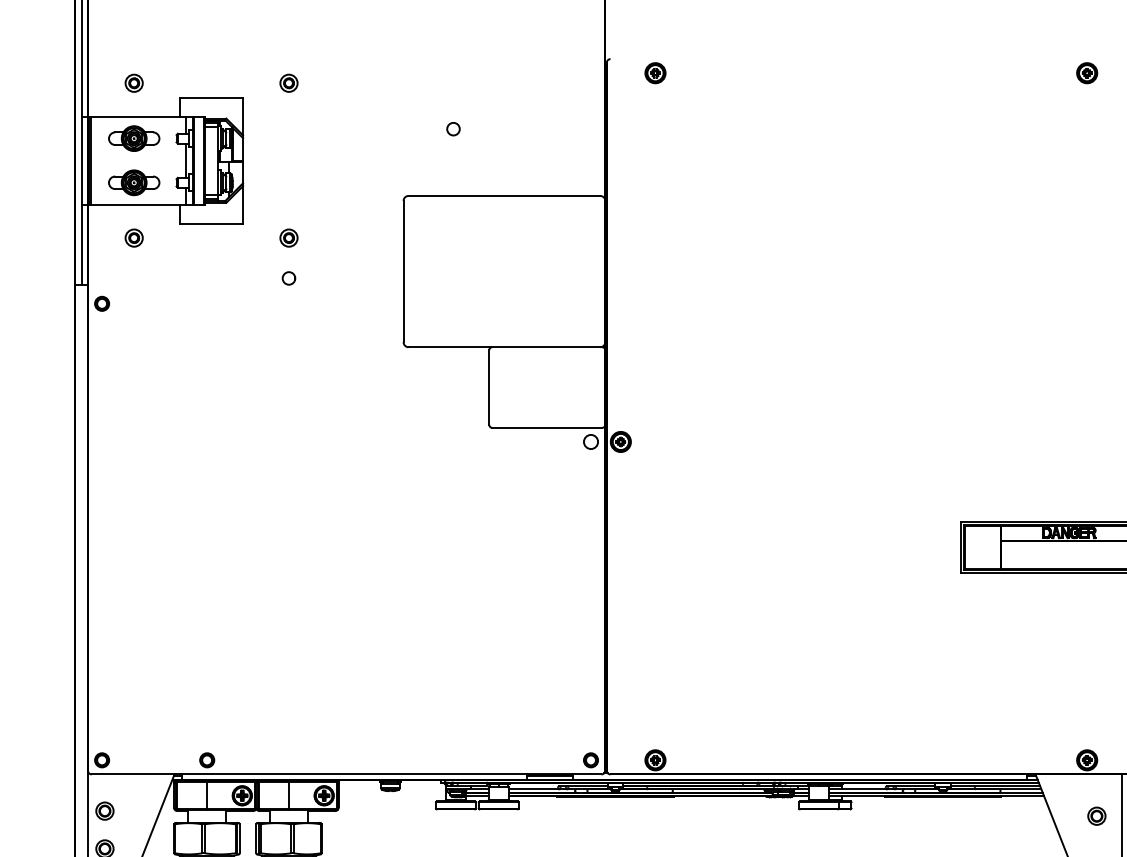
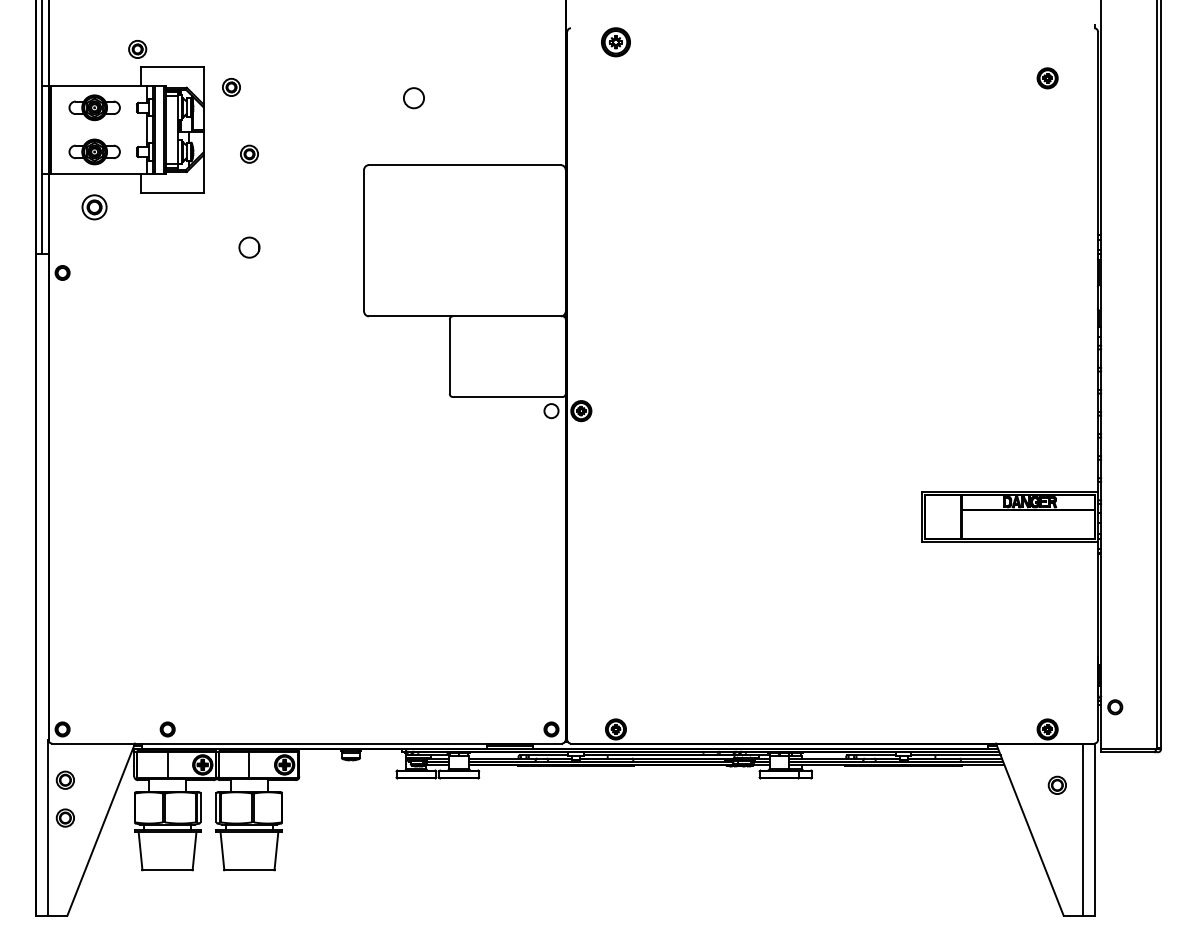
part: (655, 73) -> (615, 42), size x1.4
part: (1087, 73) -> (1047, 78), moved
part: (134, 82) -> (137, 48), moved
part: (289, 82) -> (231, 86), moved
circle: (453, 129) -> (413, 98), size x1.6
part: (134, 237) -> (94, 206), size x1.4
part: (289, 237) -> (249, 153), moved
circle: (289, 278) -> (249, 247), size x1.6

